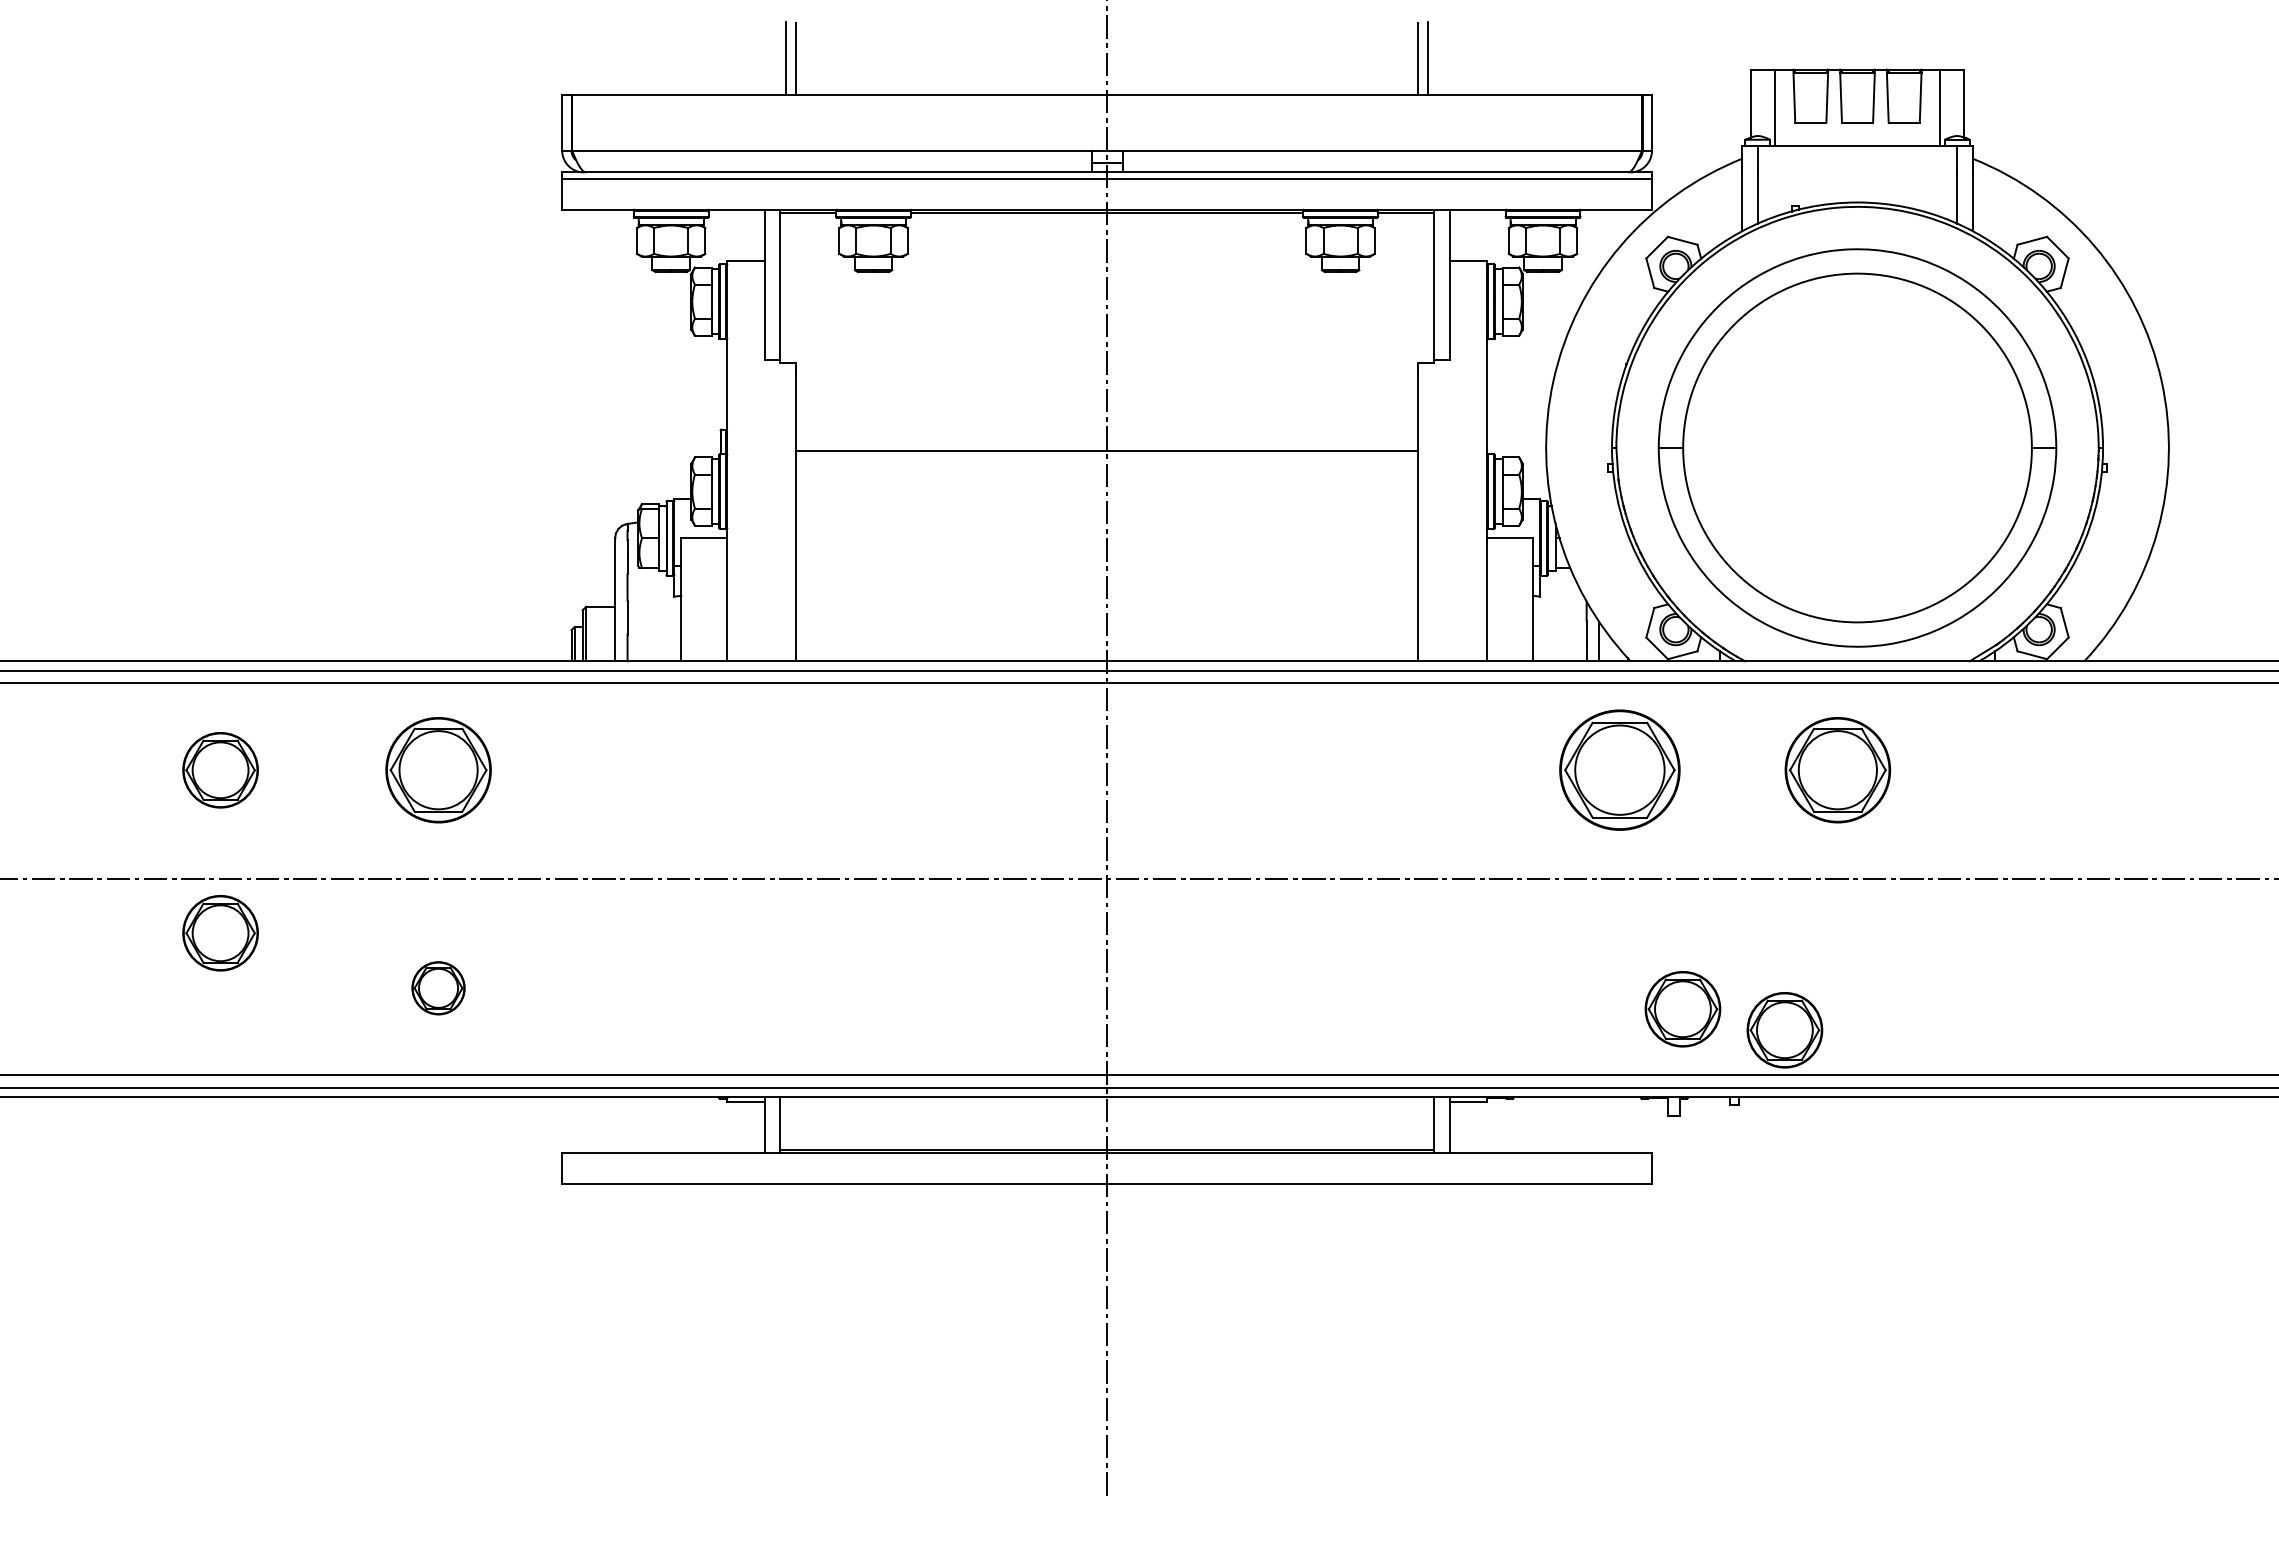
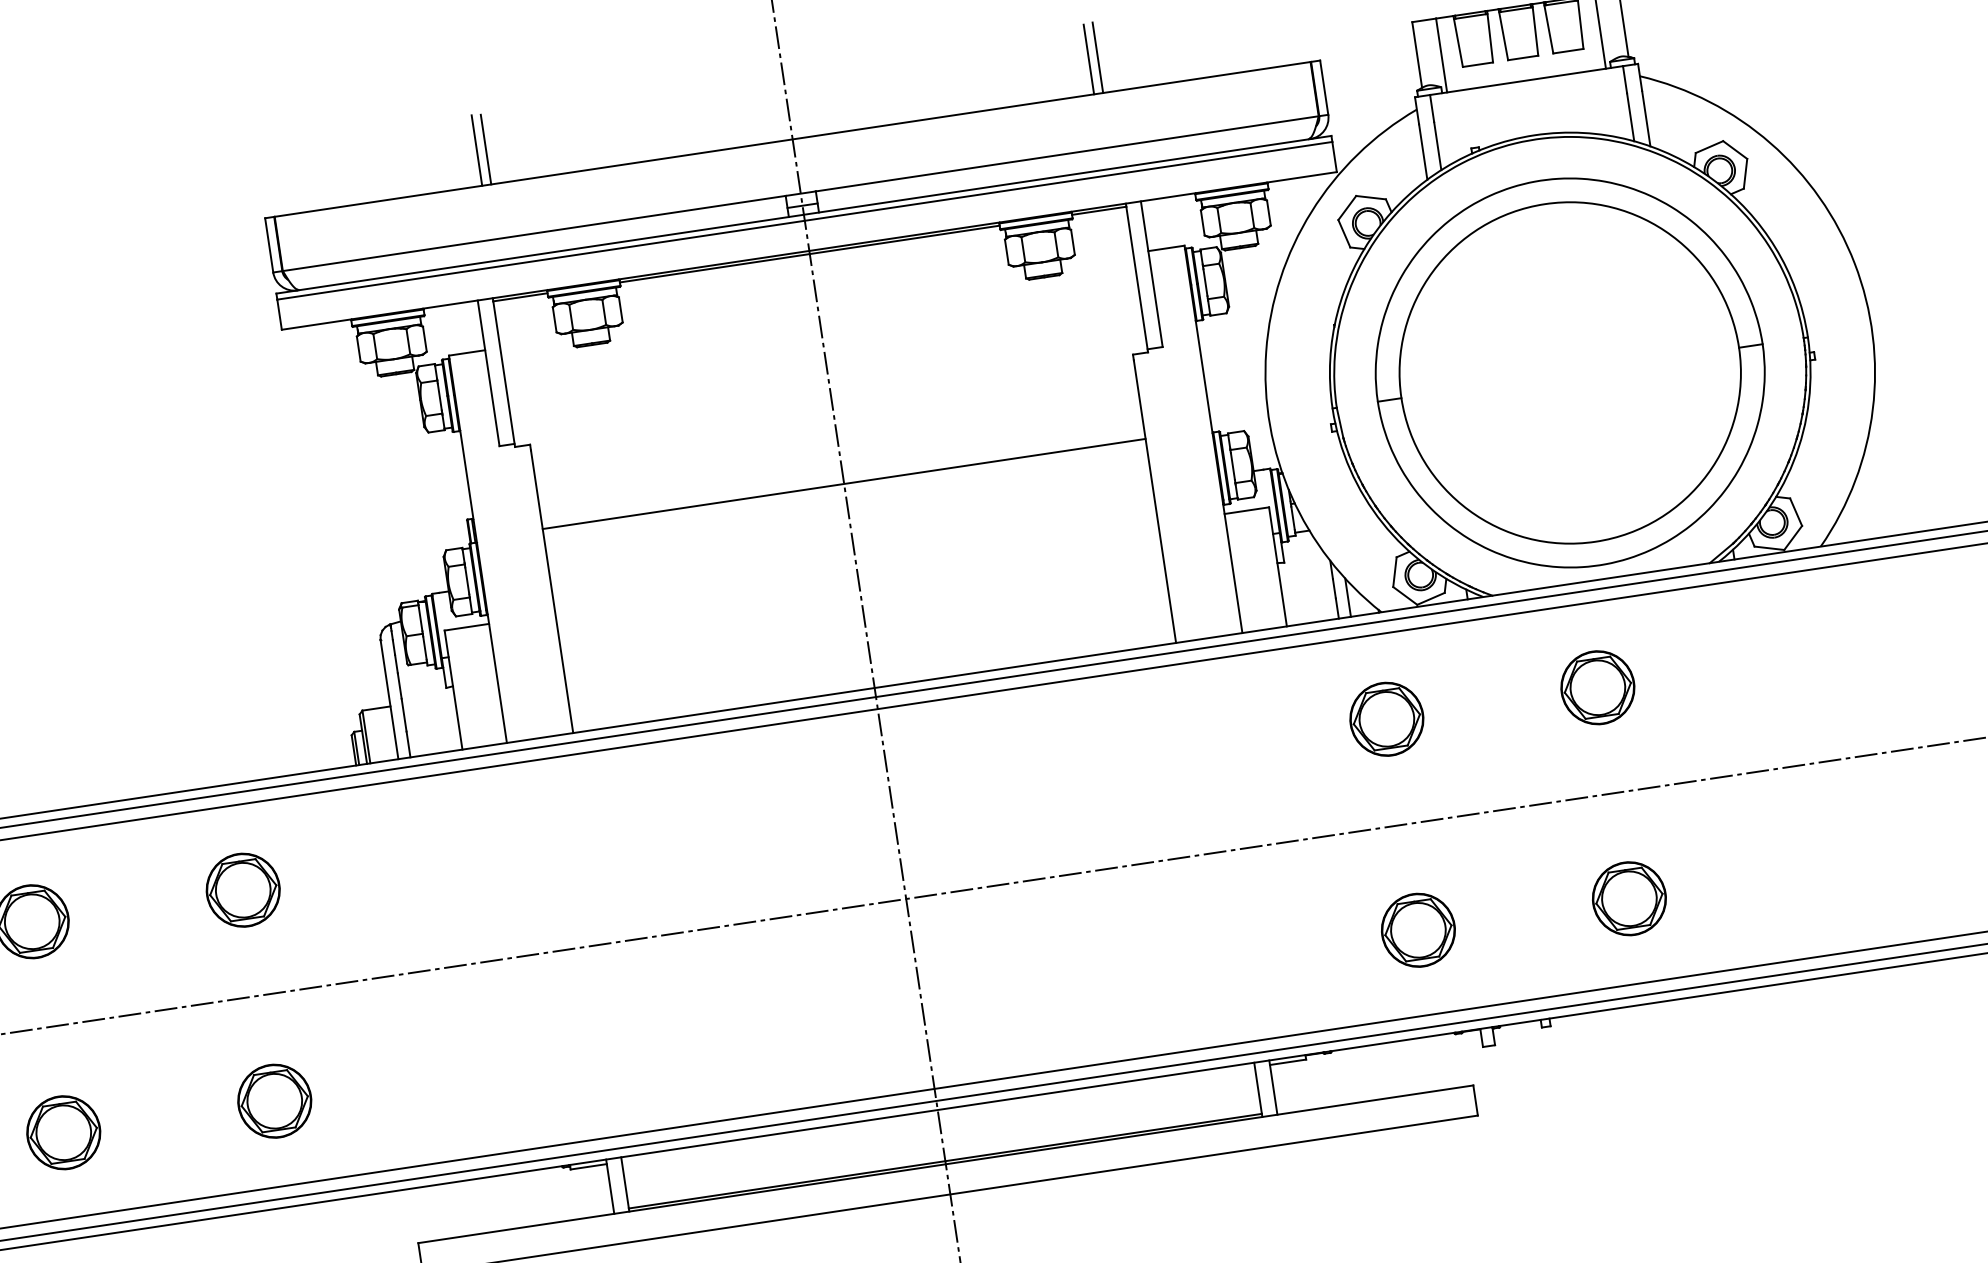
part: (438, 770) -> (243, 890), size x0.71
part: (1619, 770) -> (1386, 719), size x0.62
part: (1837, 770) -> (1597, 688), size x0.71
part: (220, 933) -> (63, 1133), moved
part: (438, 988) -> (274, 1101), size x1.43
part: (1682, 1009) -> (1418, 930), moved
part: (1784, 1030) -> (1629, 899), moved

